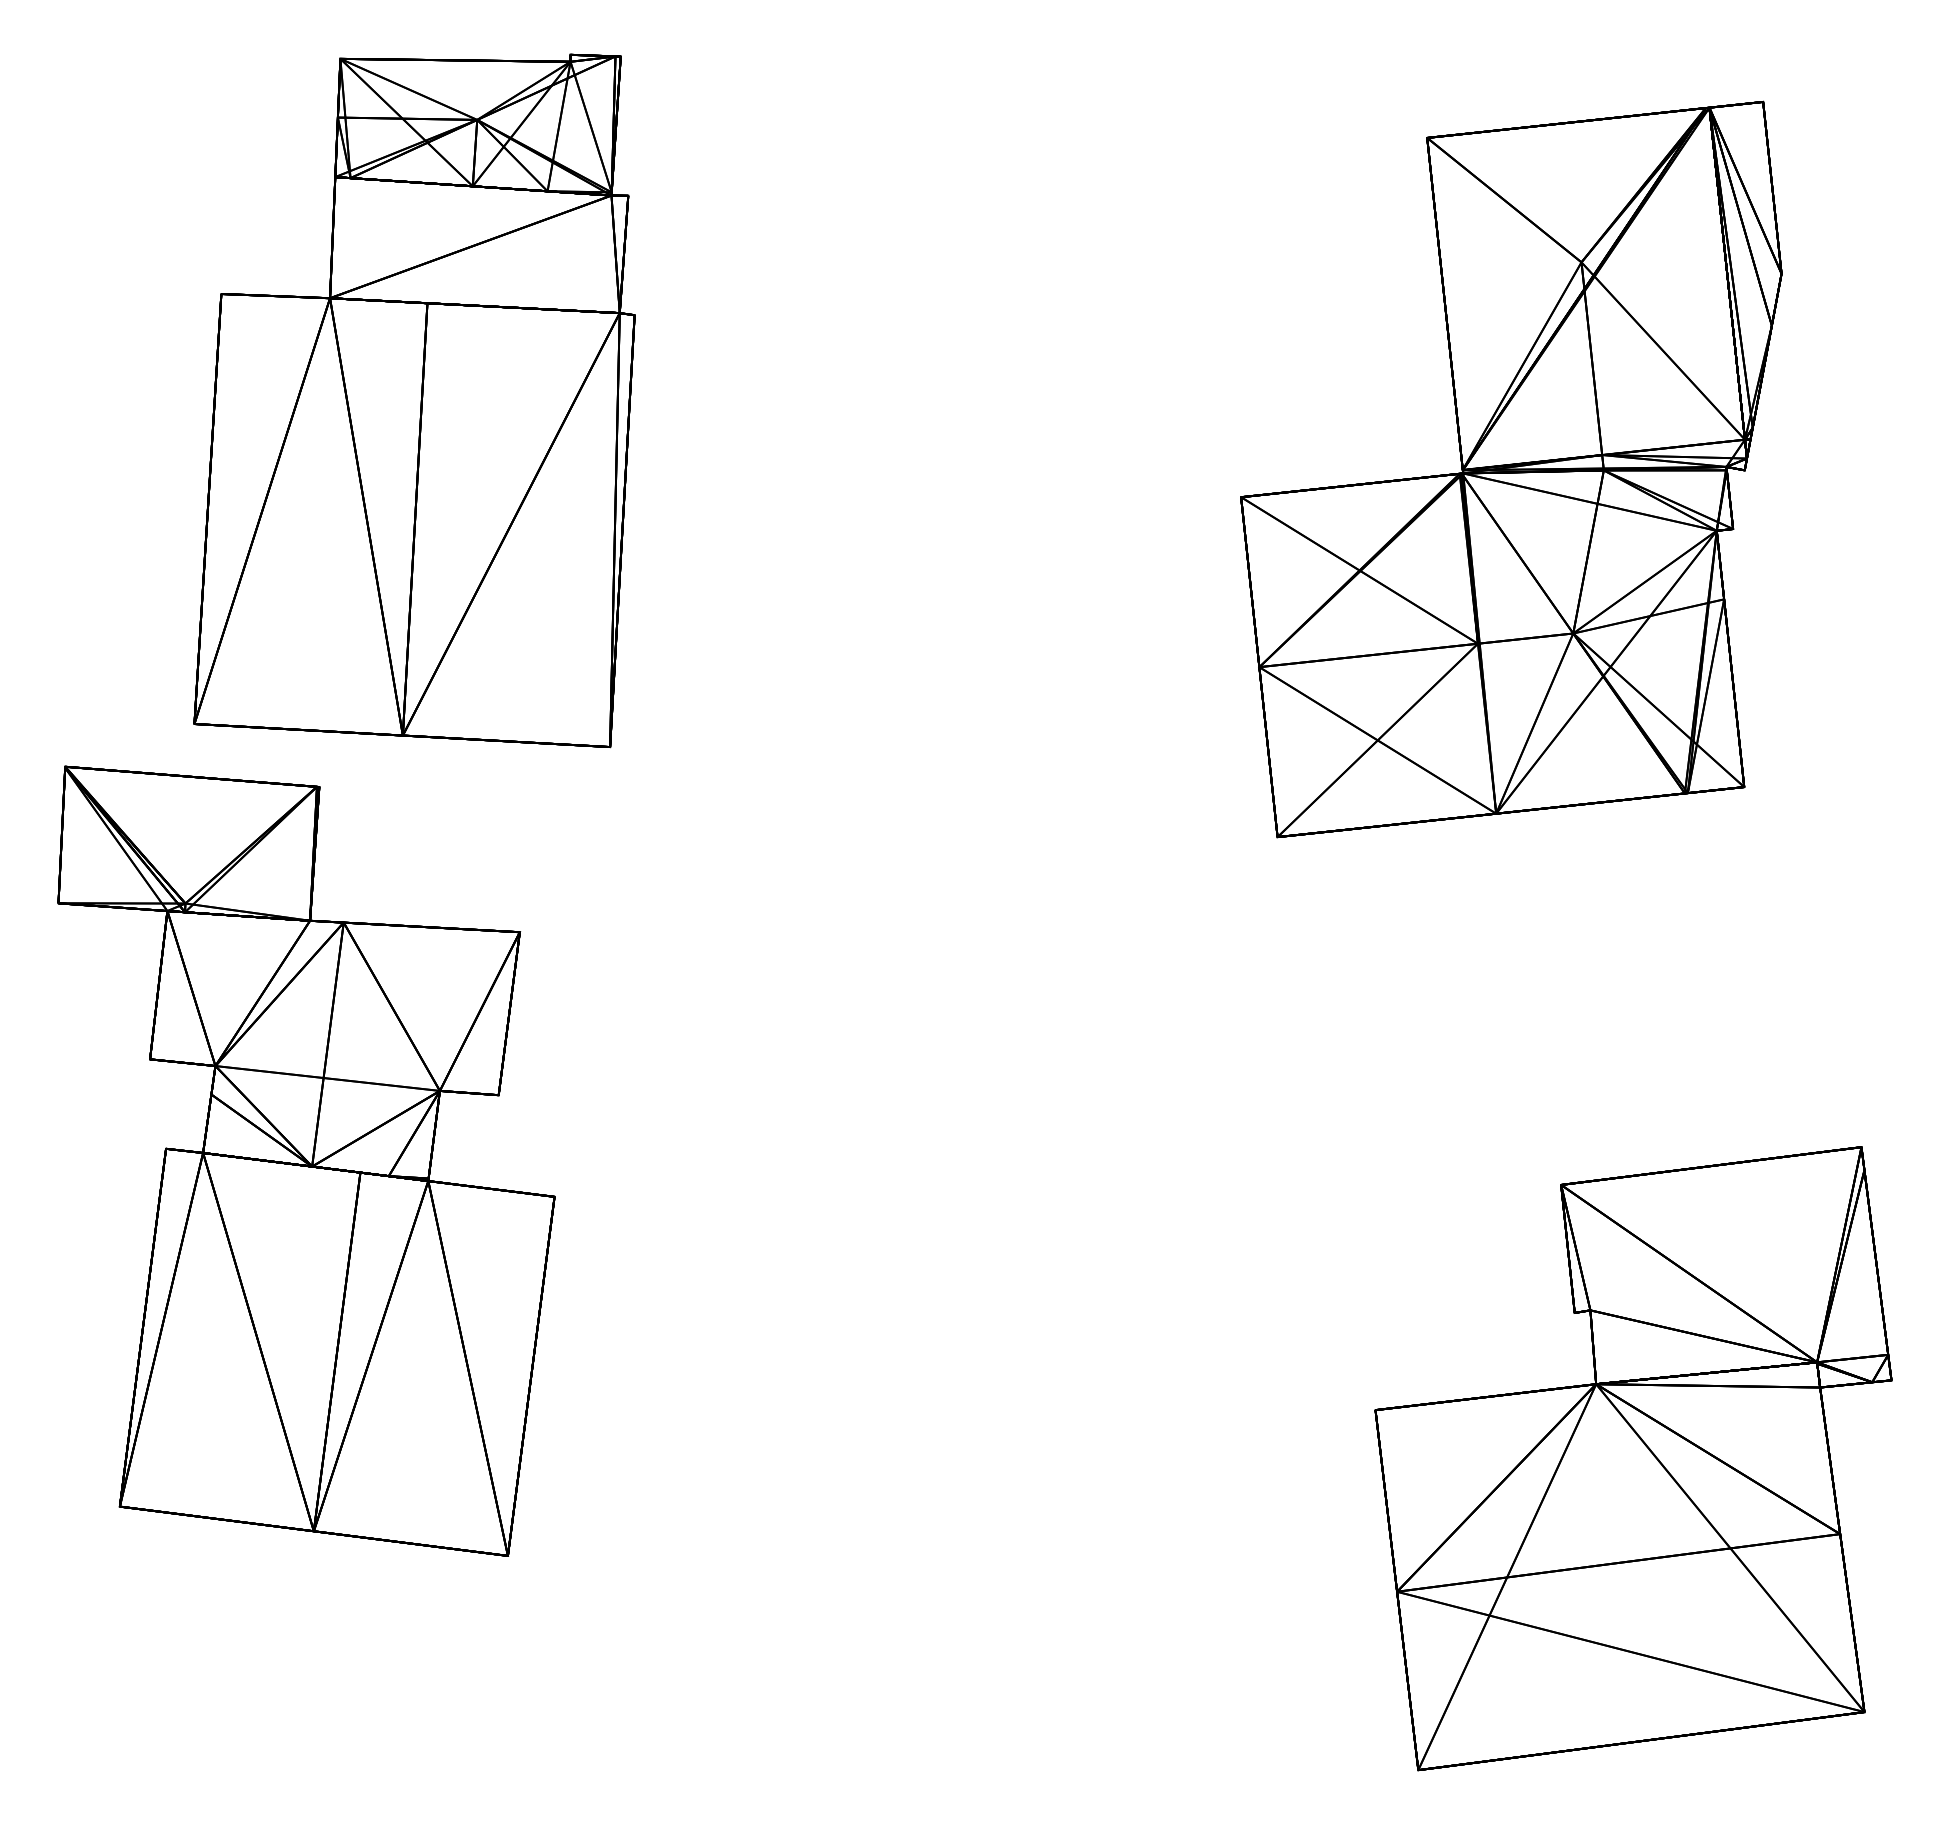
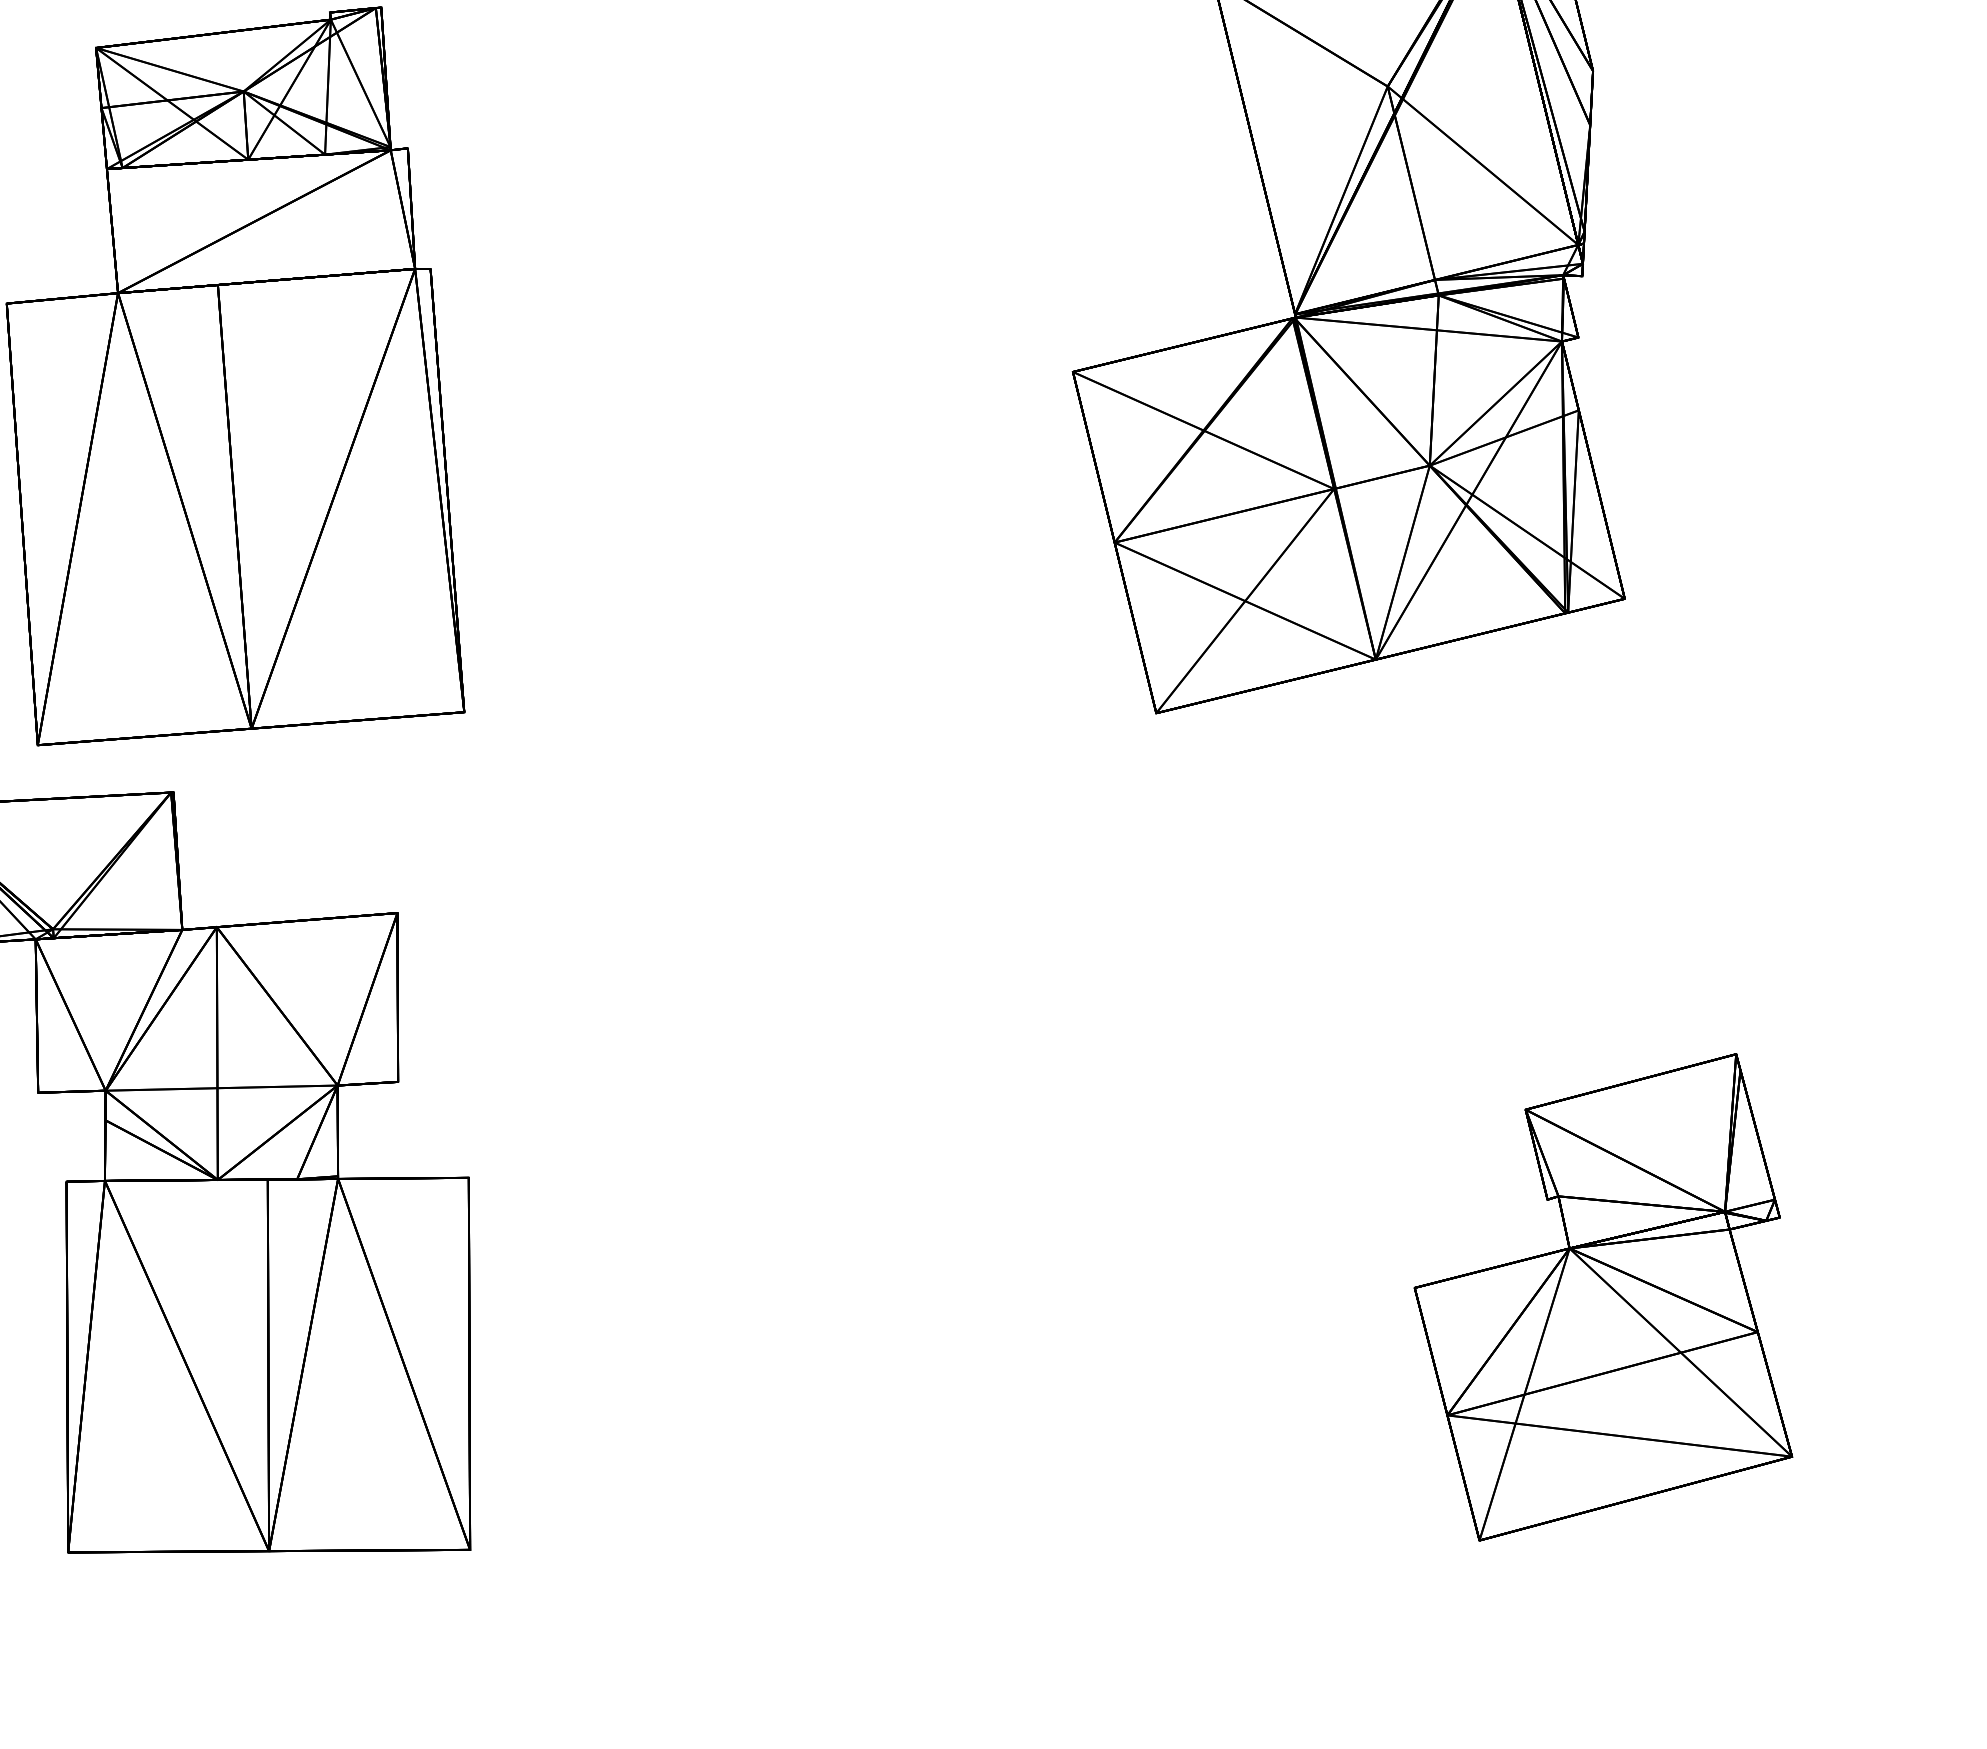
part: (1633, 1458) -> (1603, 1297), size x0.7

